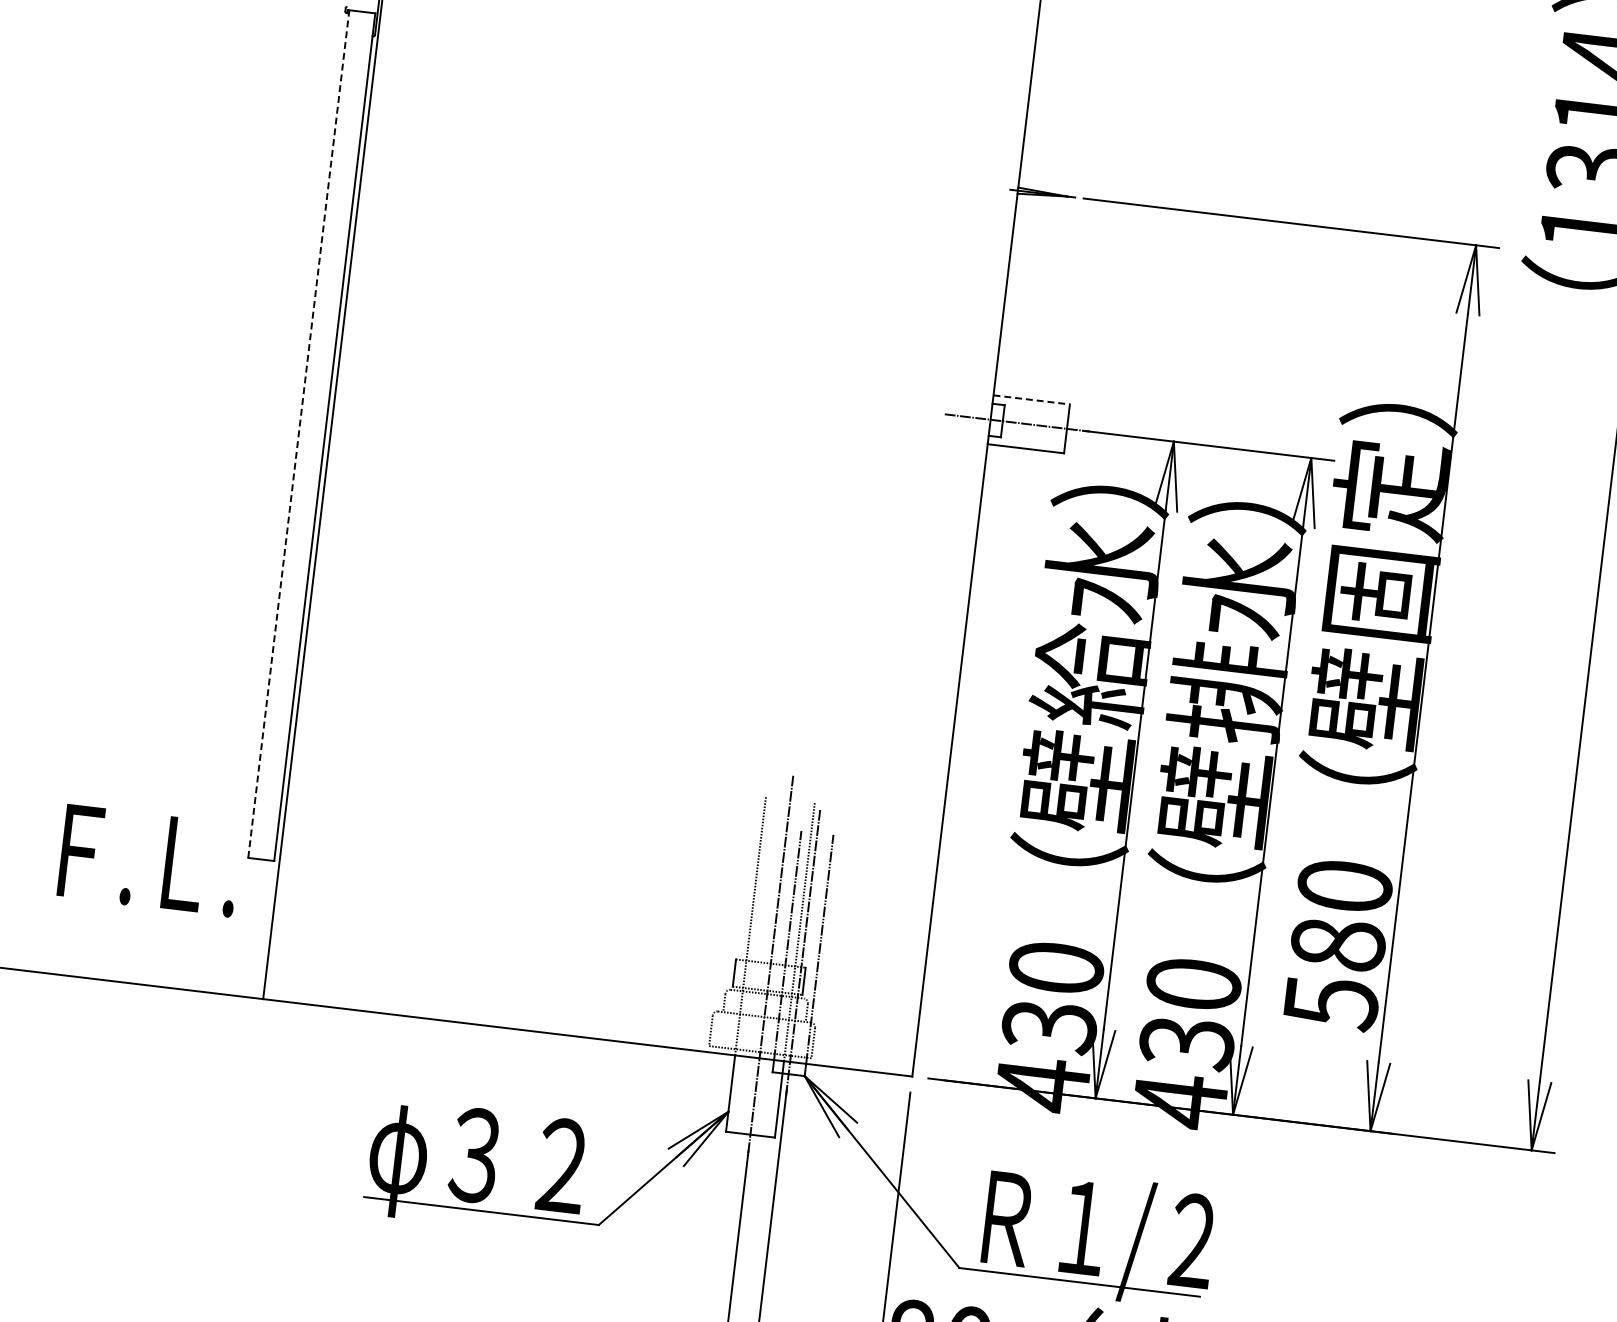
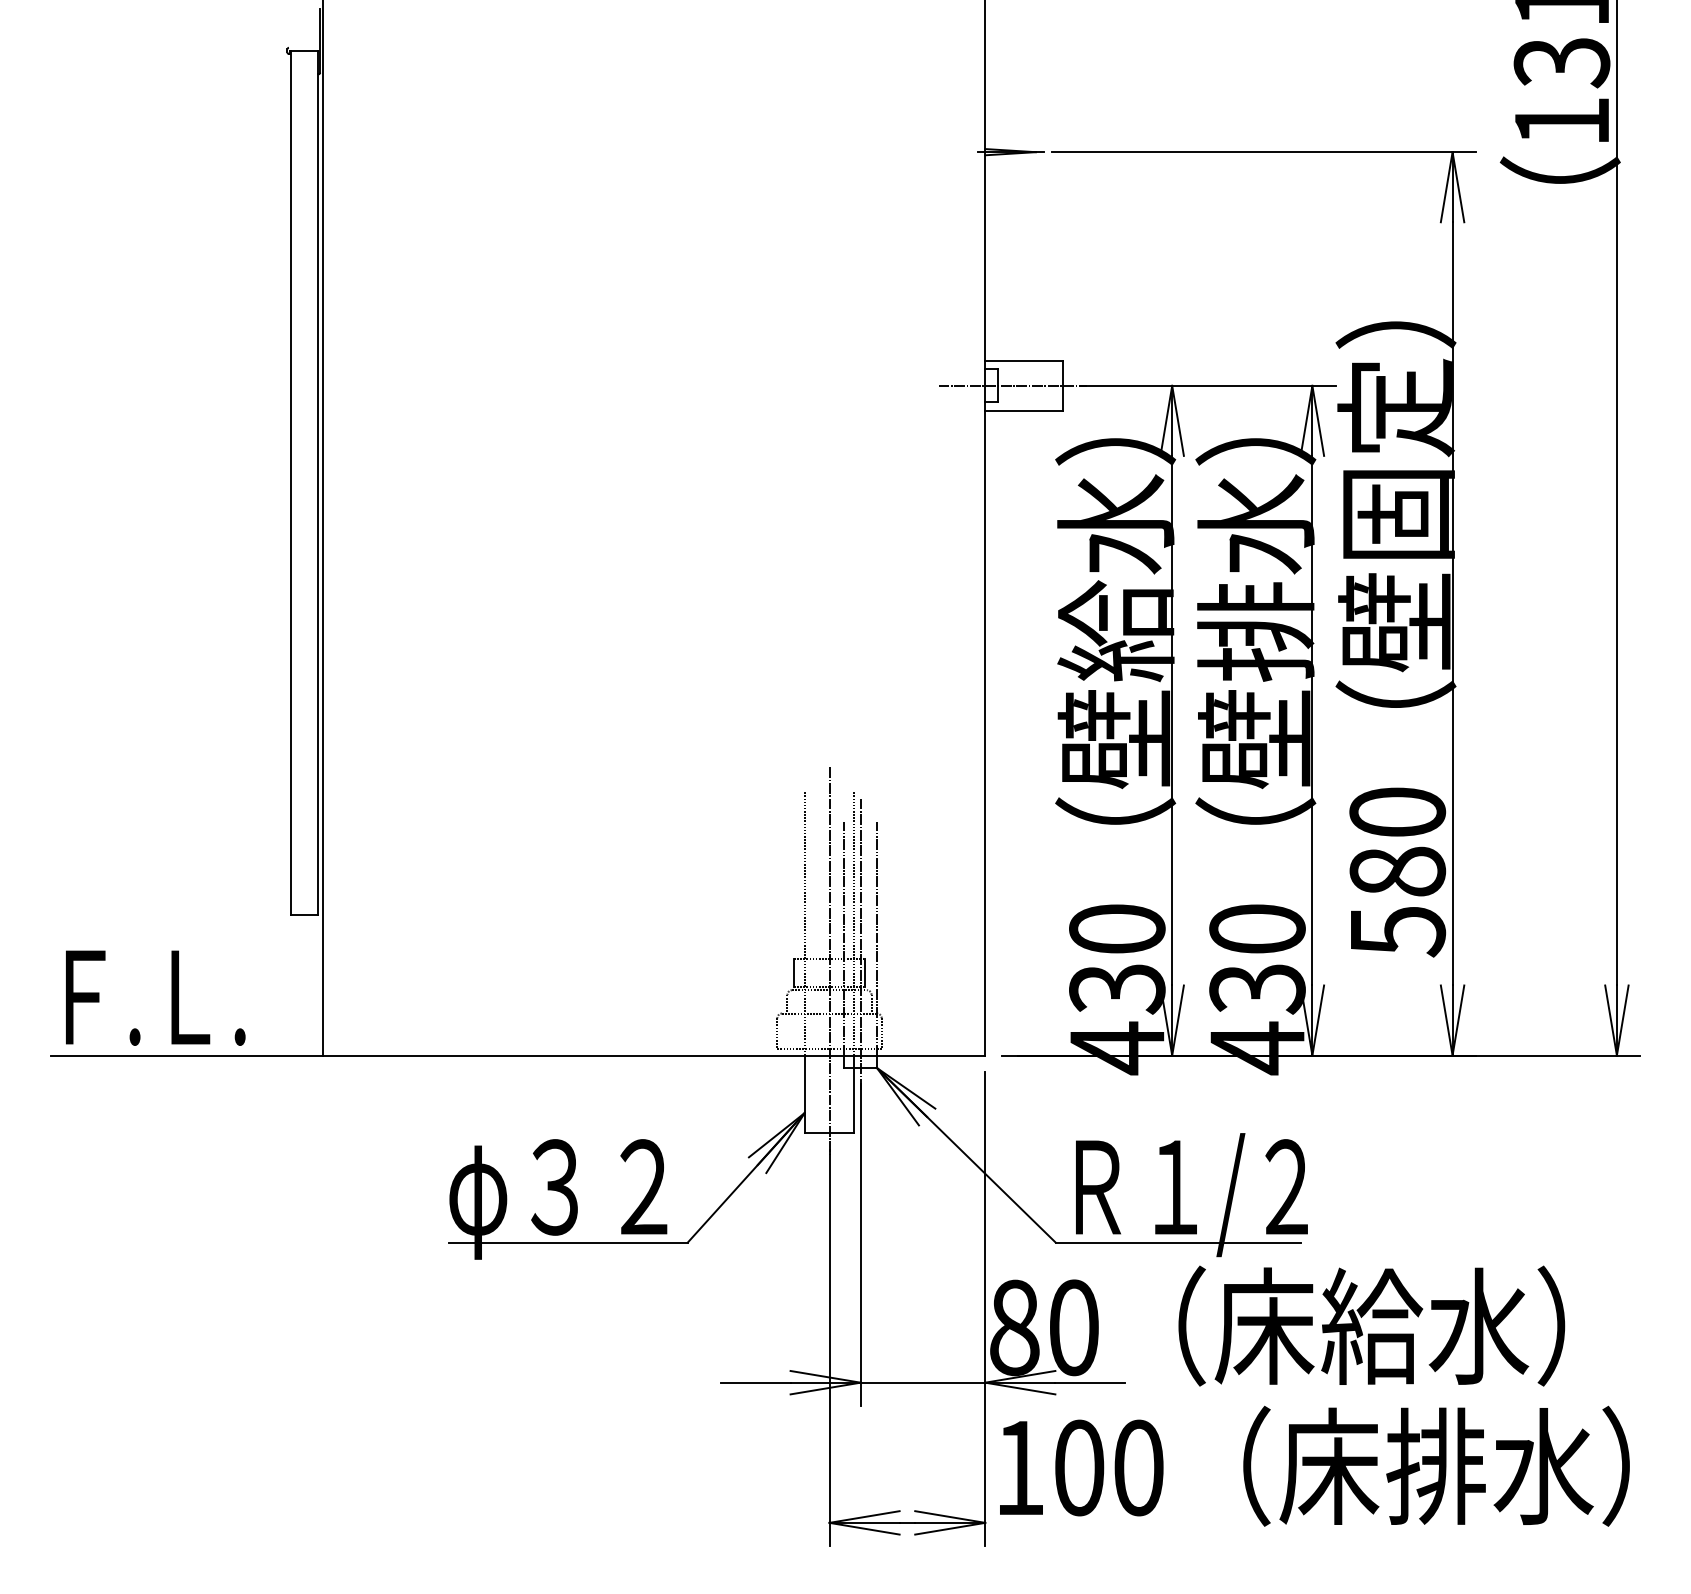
line: (1032, 399) -> (1024, 360), dashed -> solid
line: (299, 433) -> (291, 482), dashed -> solid
text: (149, 860) -> (155, 997), moved

